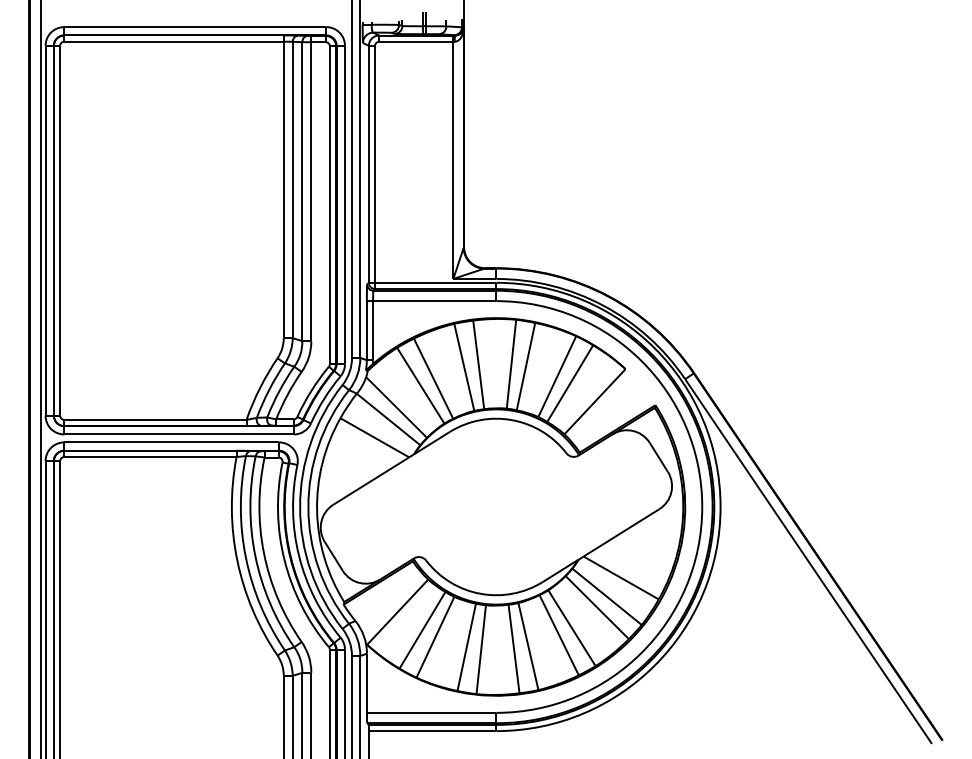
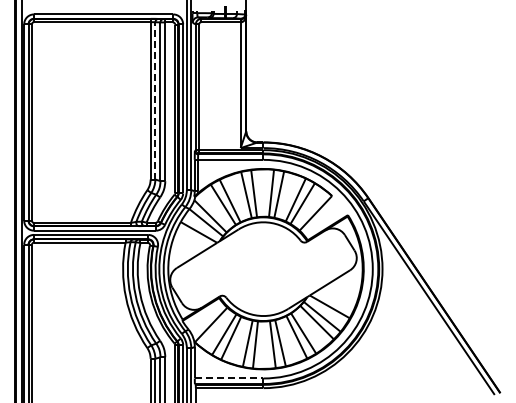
line: (292, 189) -> (155, 100), solid -> dashed
line: (432, 712) -> (229, 378), solid -> dashed

